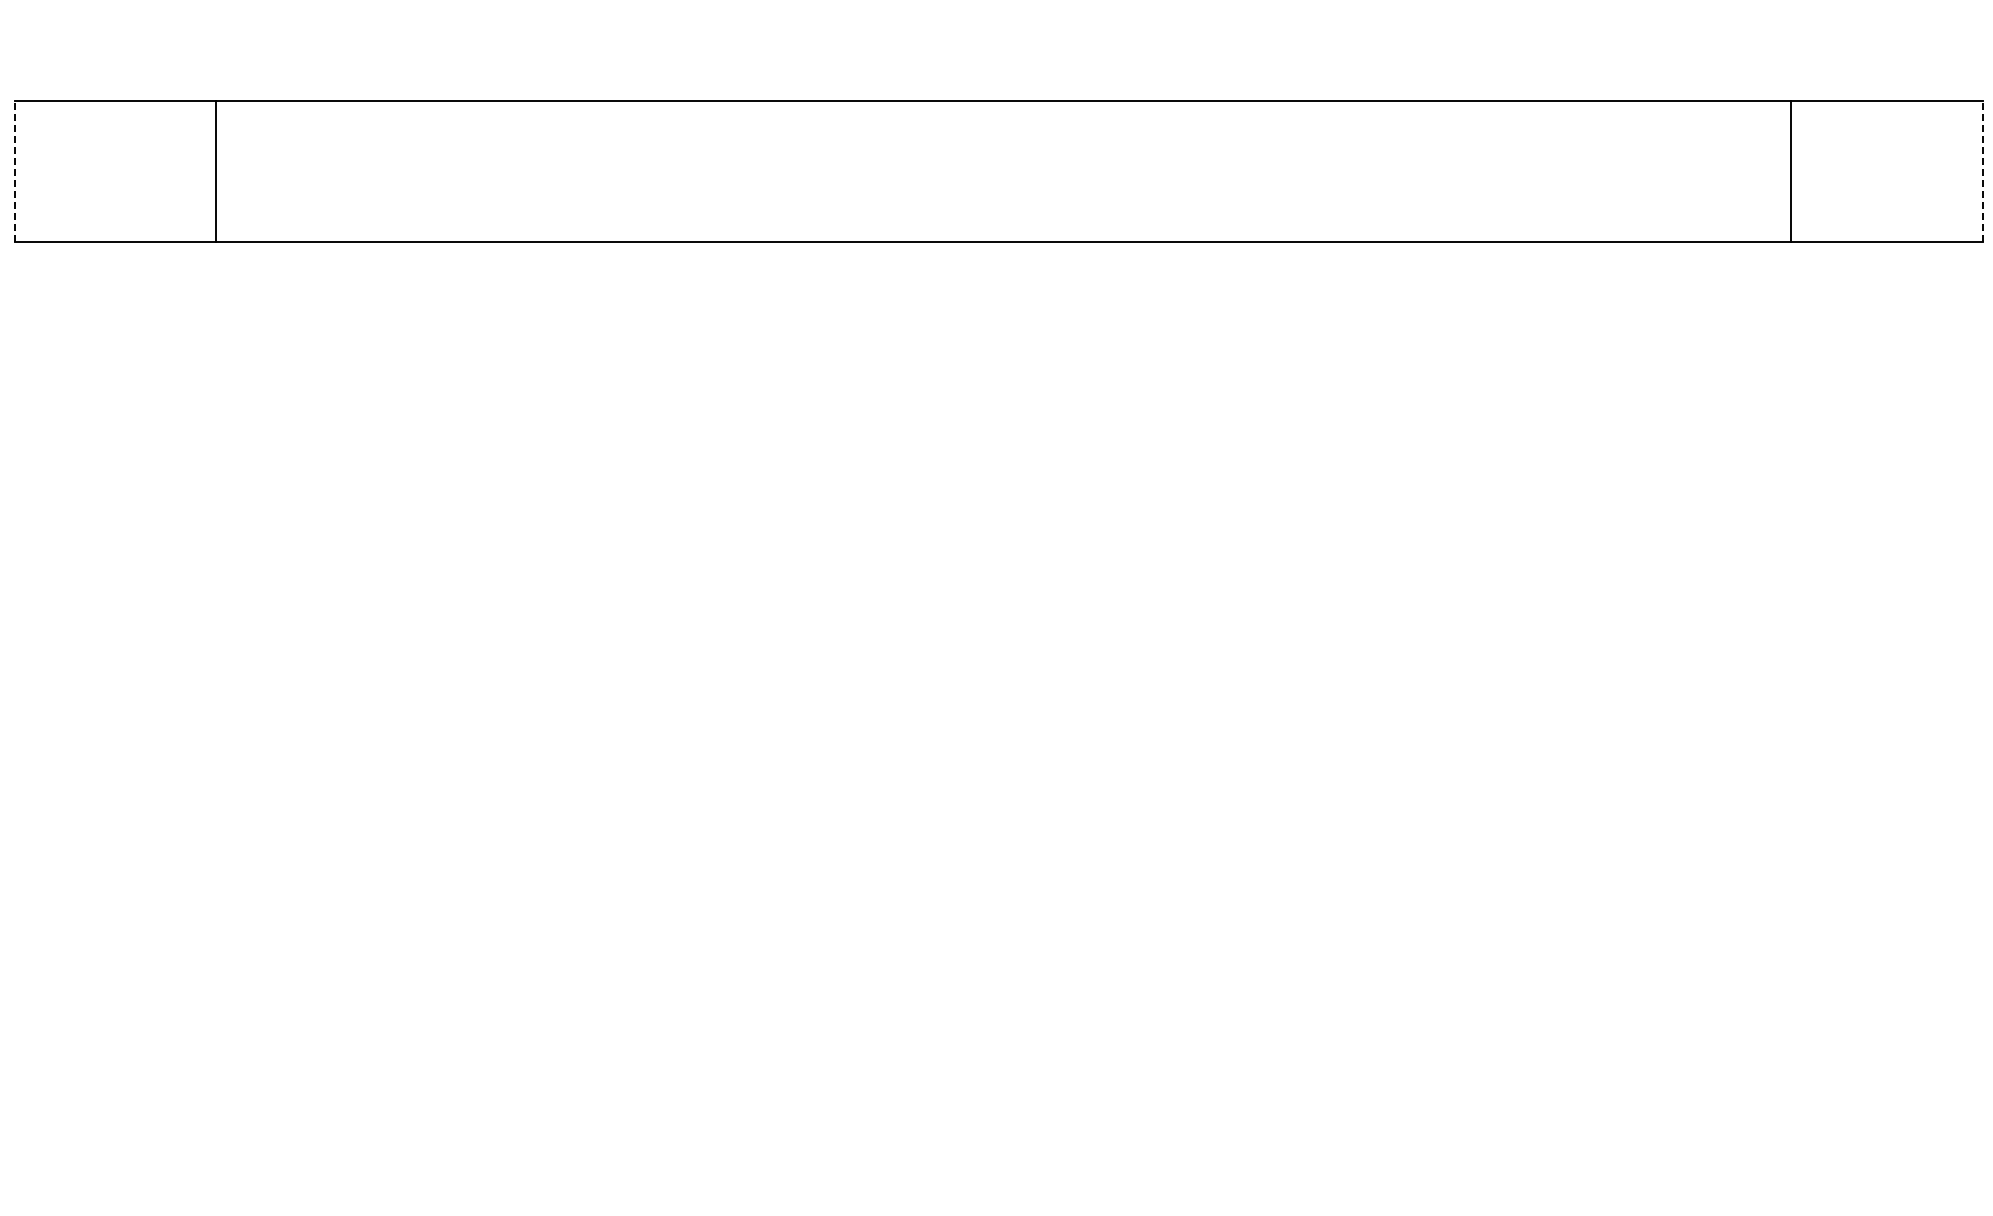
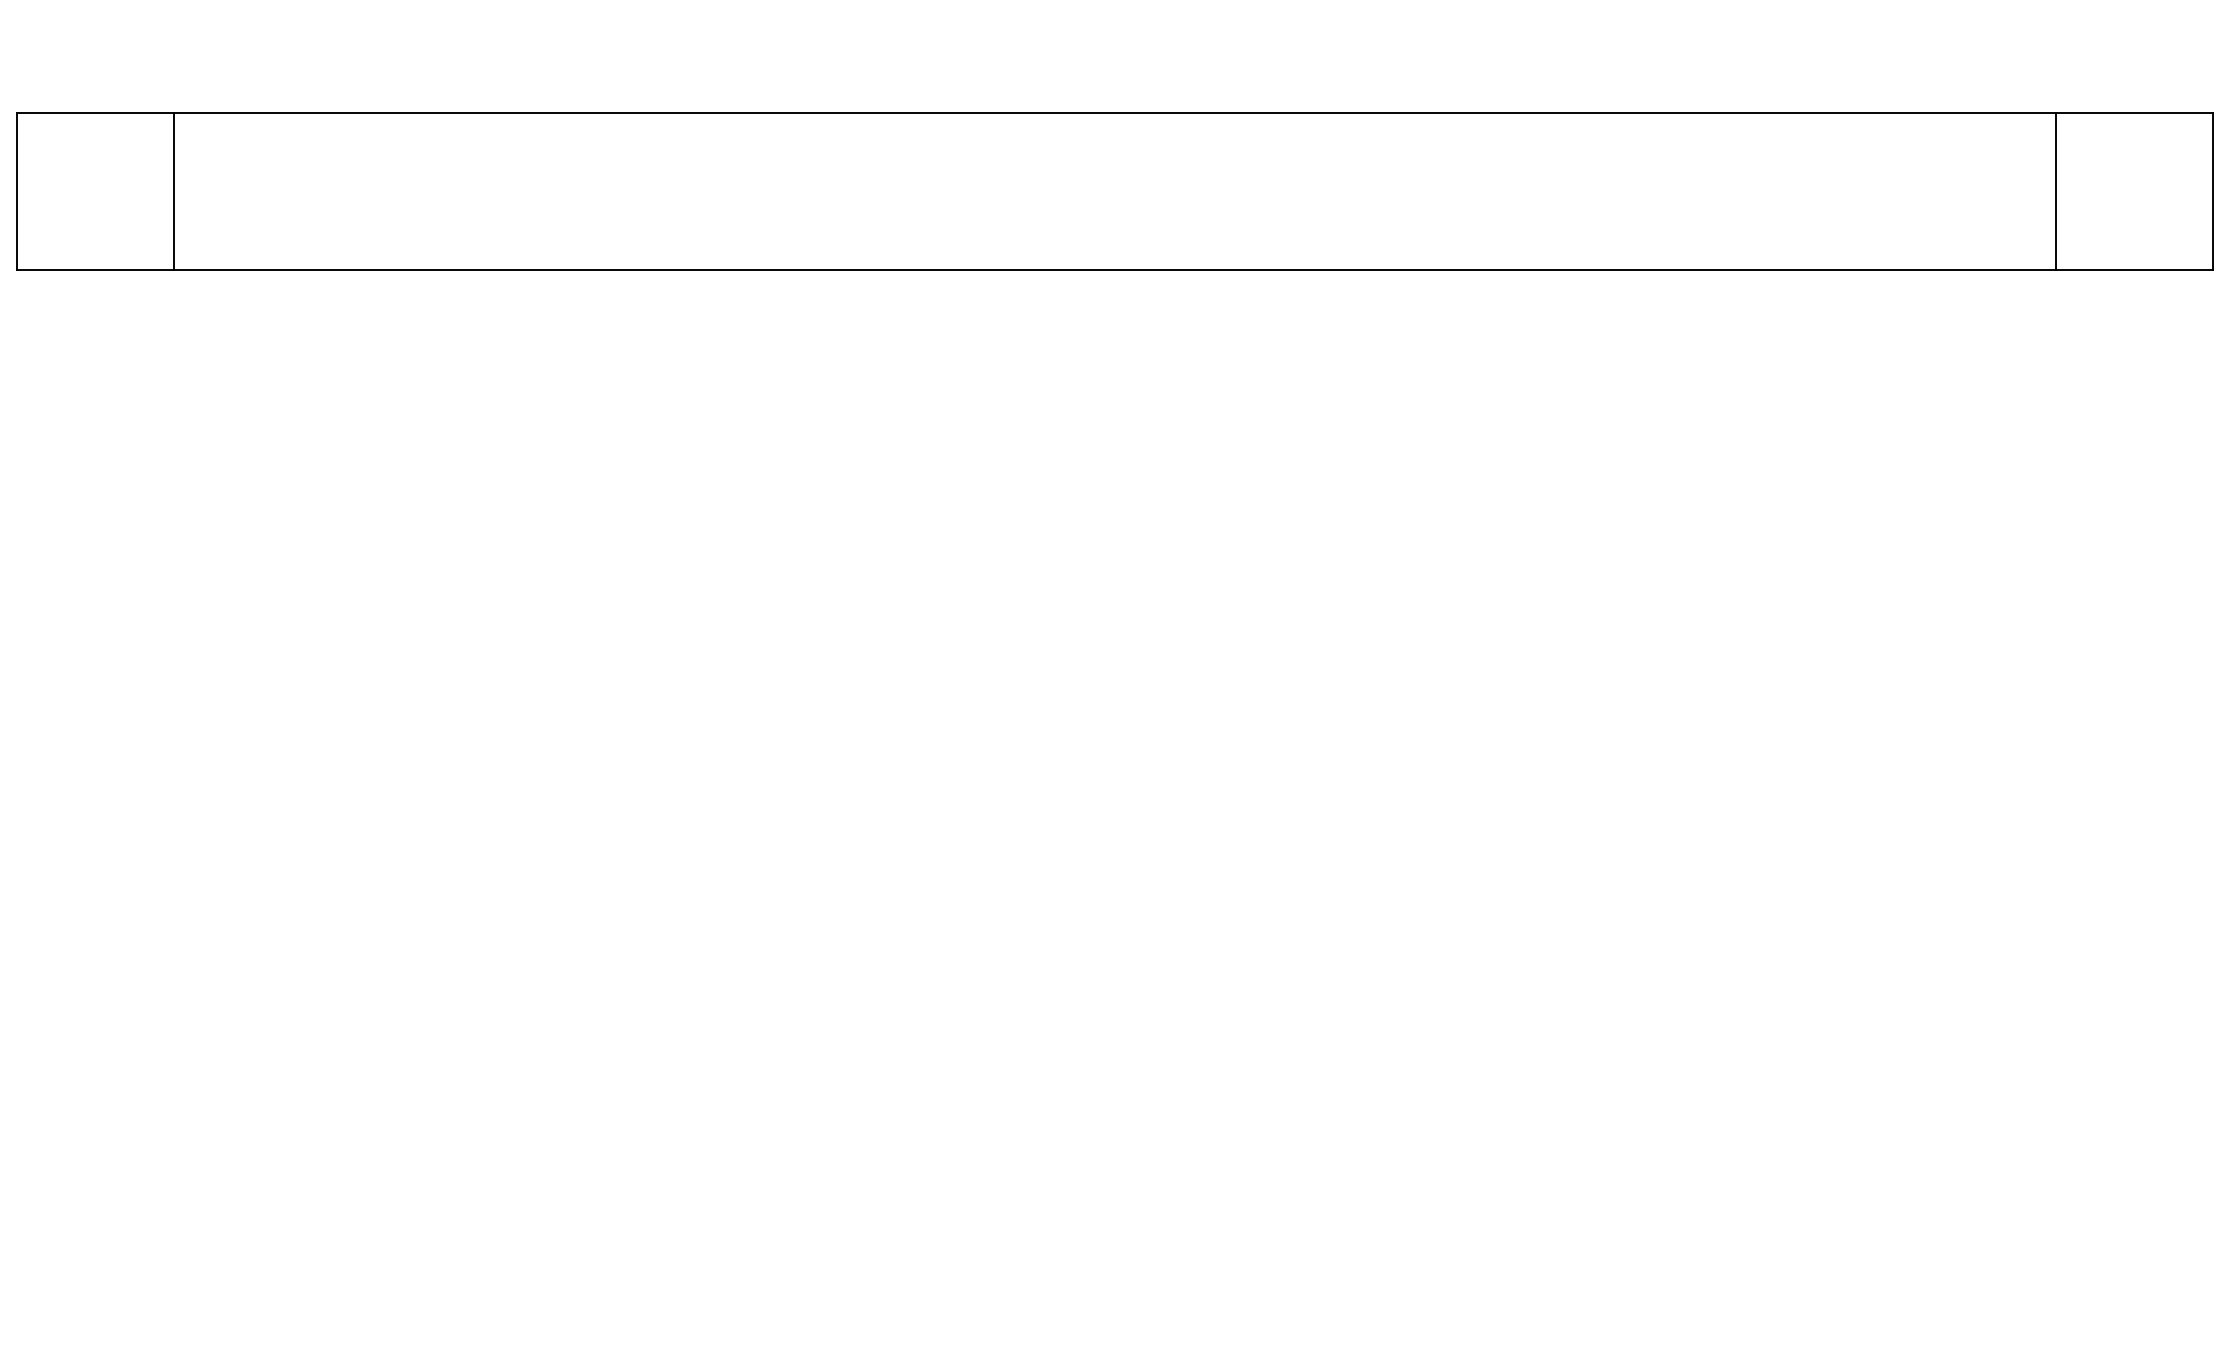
line: (15, 170) -> (17, 190), dashed -> solid
line: (1982, 170) -> (2213, 190), dashed -> solid
line: (215, 171) -> (173, 191), moved
line: (1791, 171) -> (2056, 191), moved

